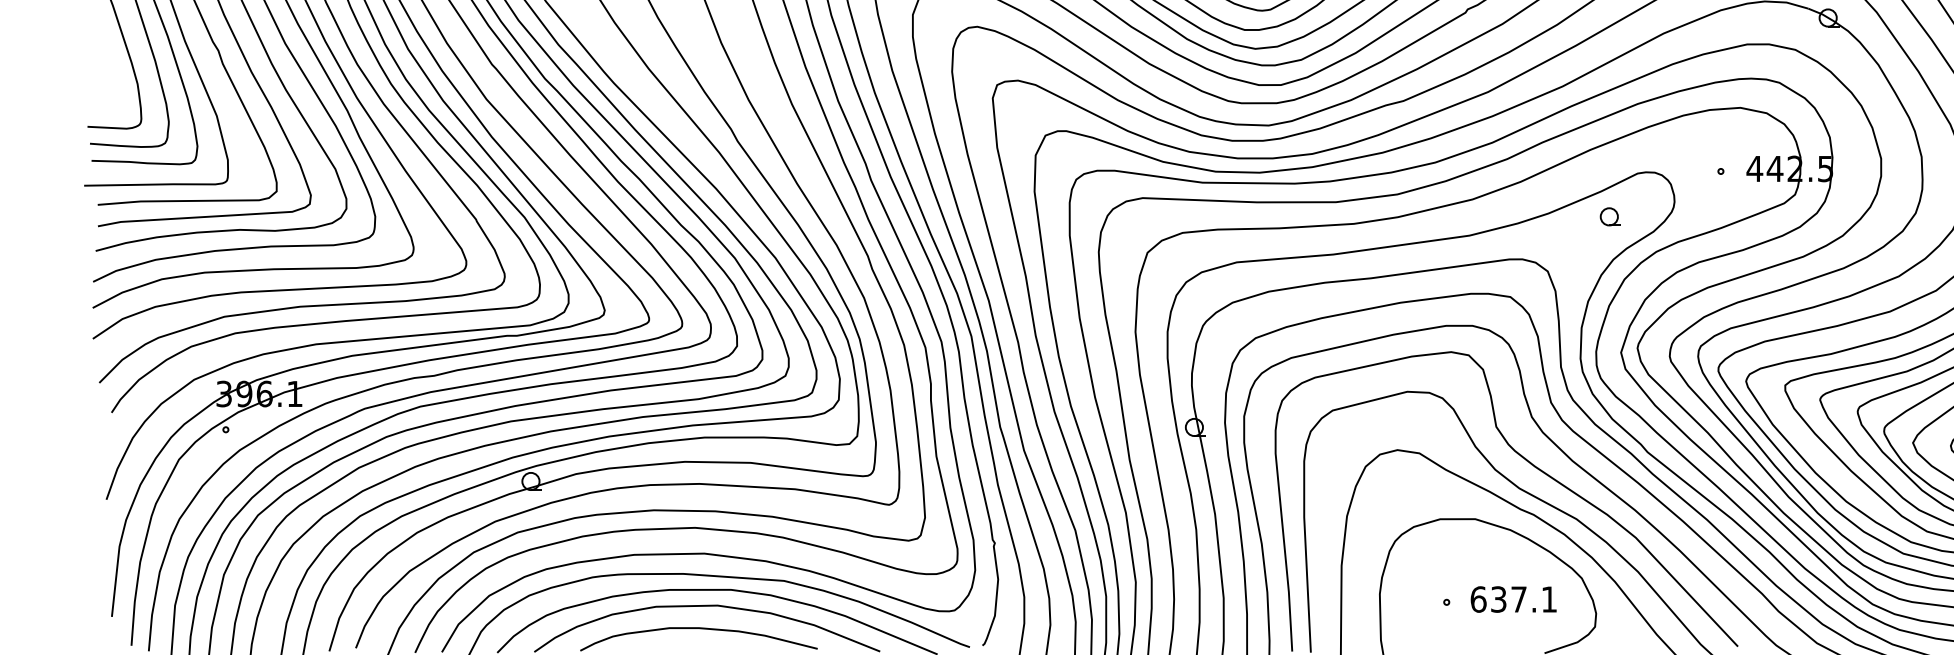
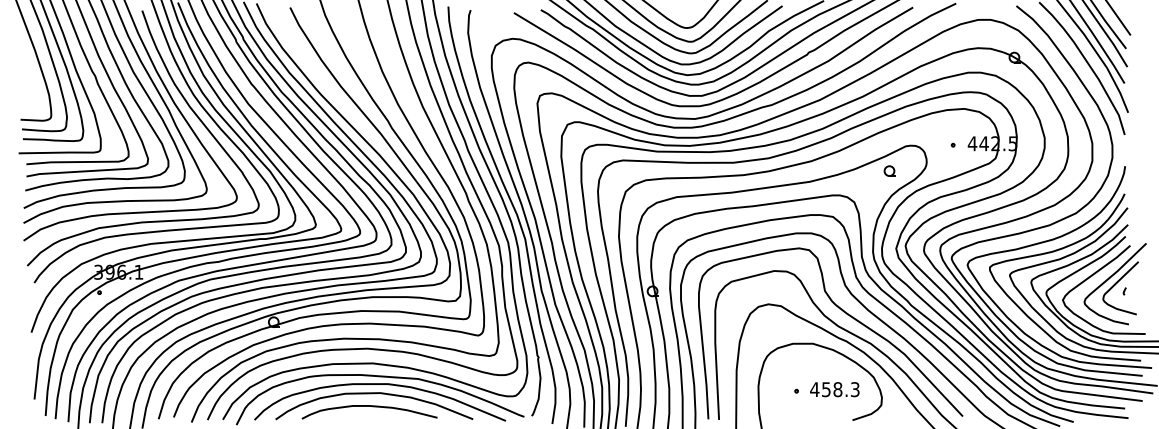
text: (1513, 599) -> (834, 389), 637.1 -> 458.3

